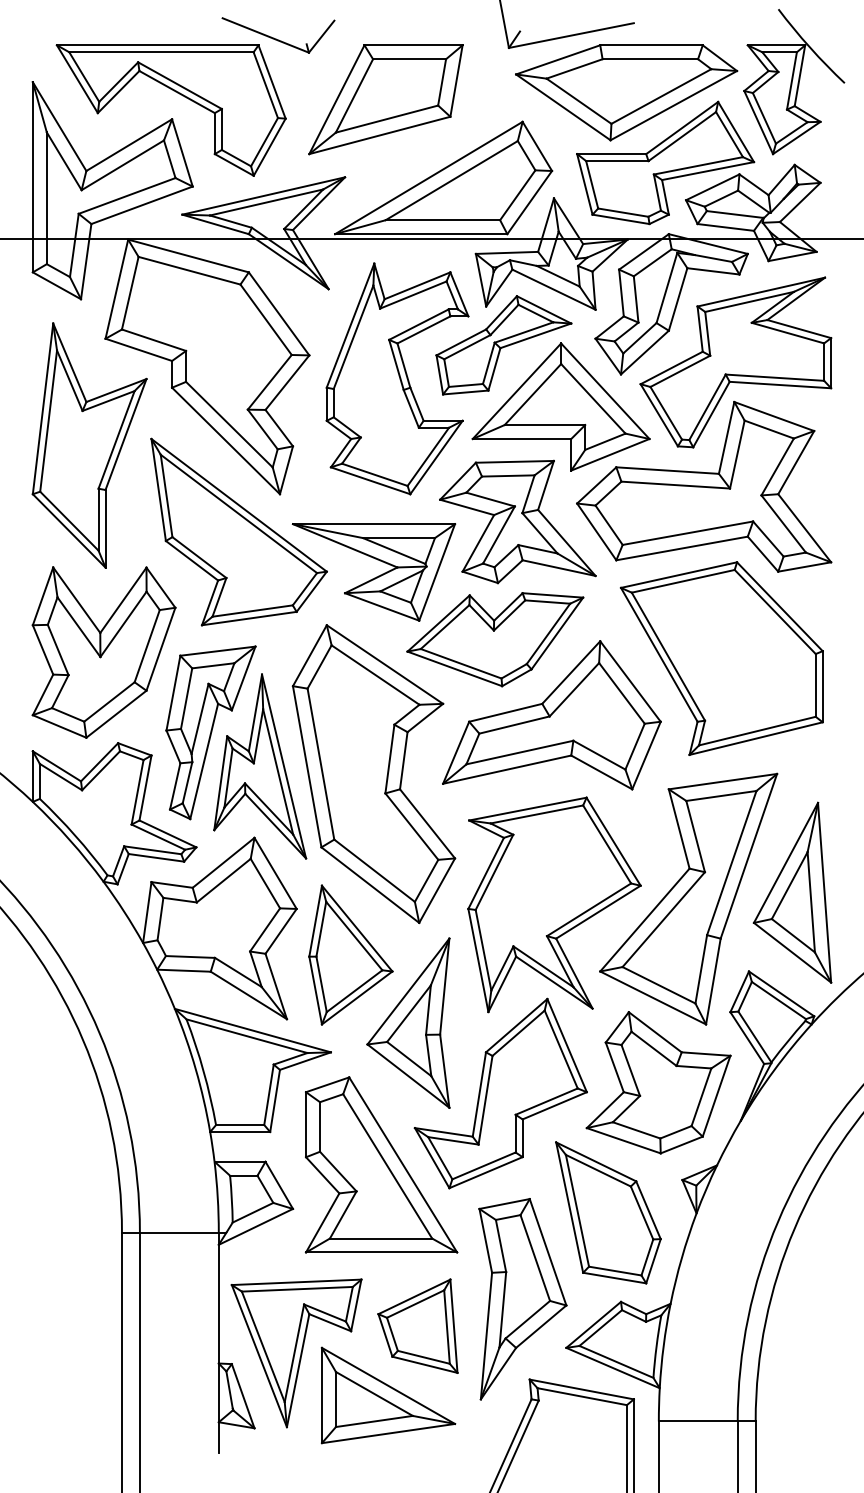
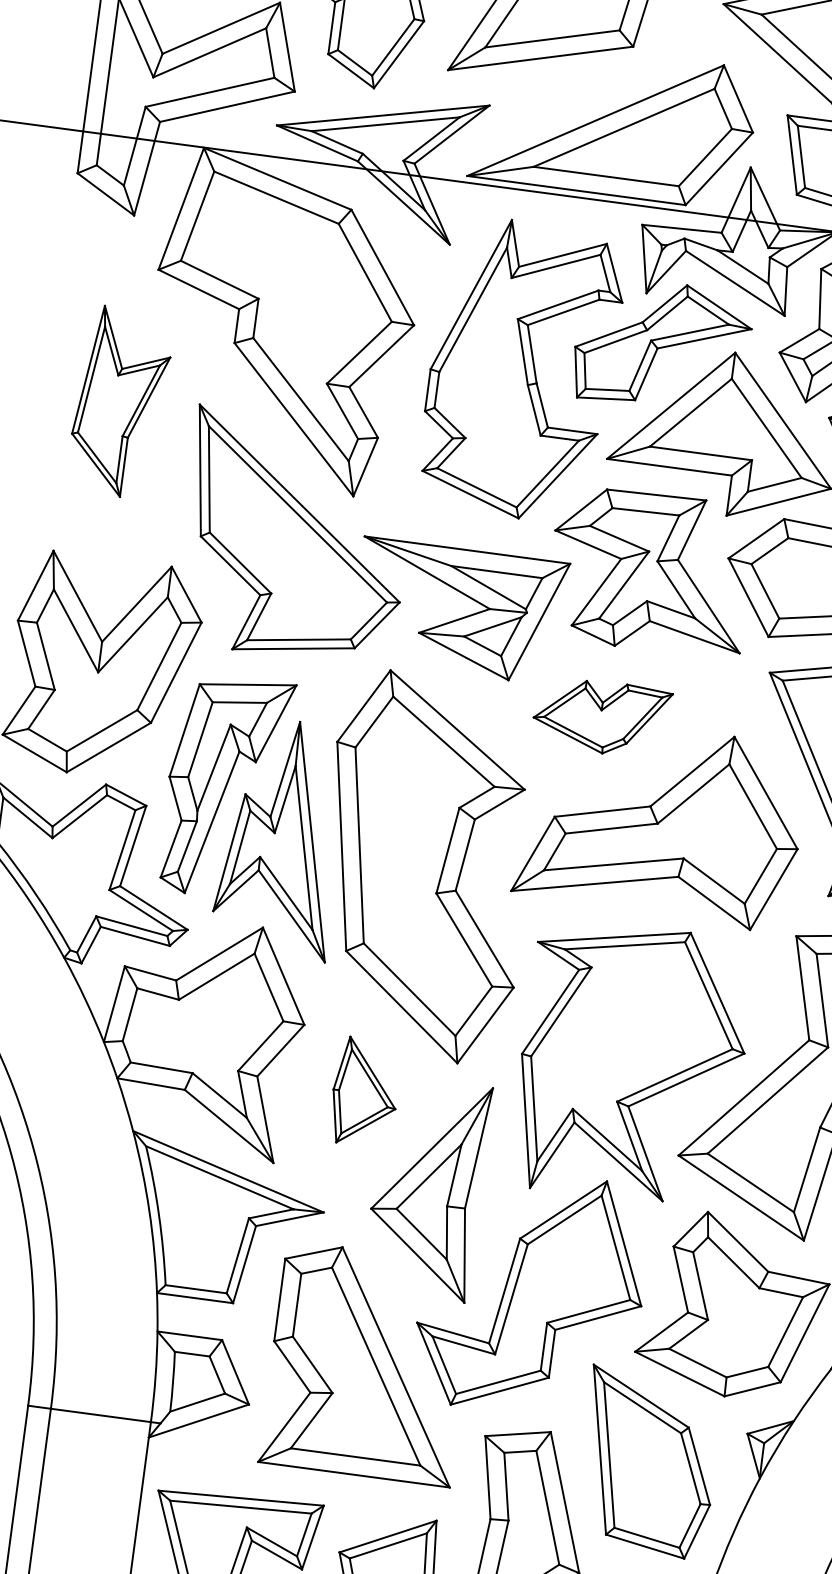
part: (89, 445) -> (120, 402), size x0.6
part: (495, 639) -> (602, 716), size x0.6
part: (350, 954) -> (364, 1091), size x0.6

